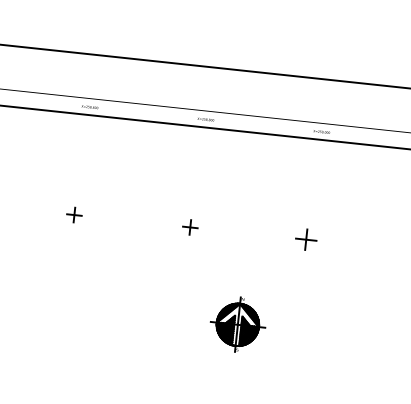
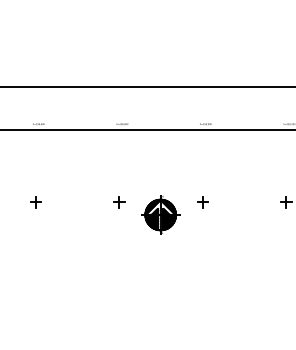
part: (305, 240) -> (202, 202), size x0.71
part: (237, 324) -> (160, 214), moved

